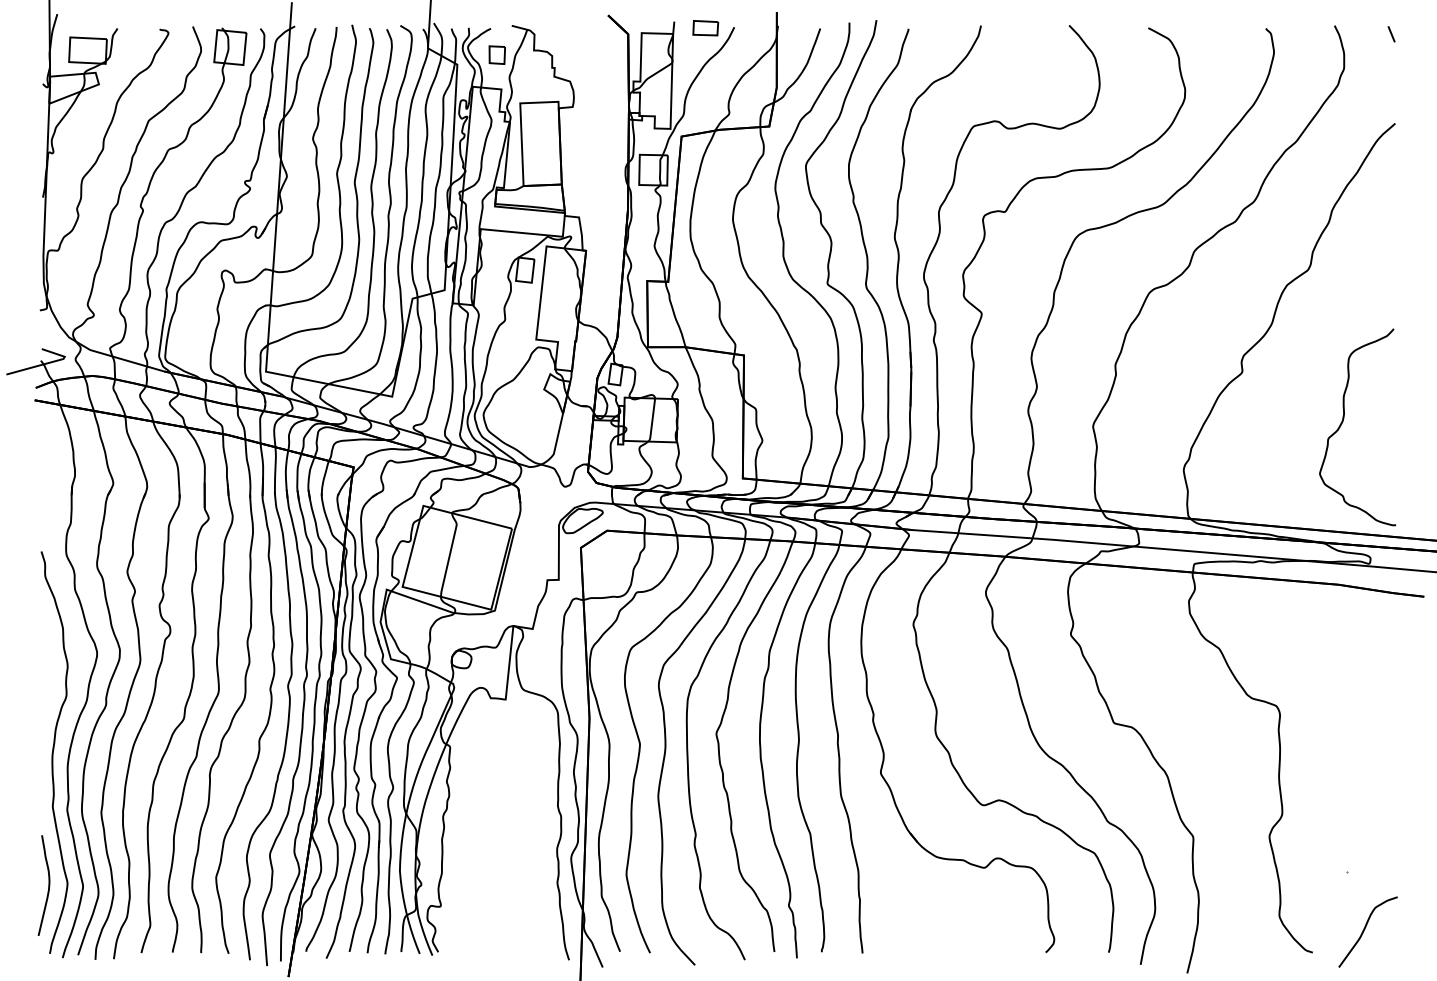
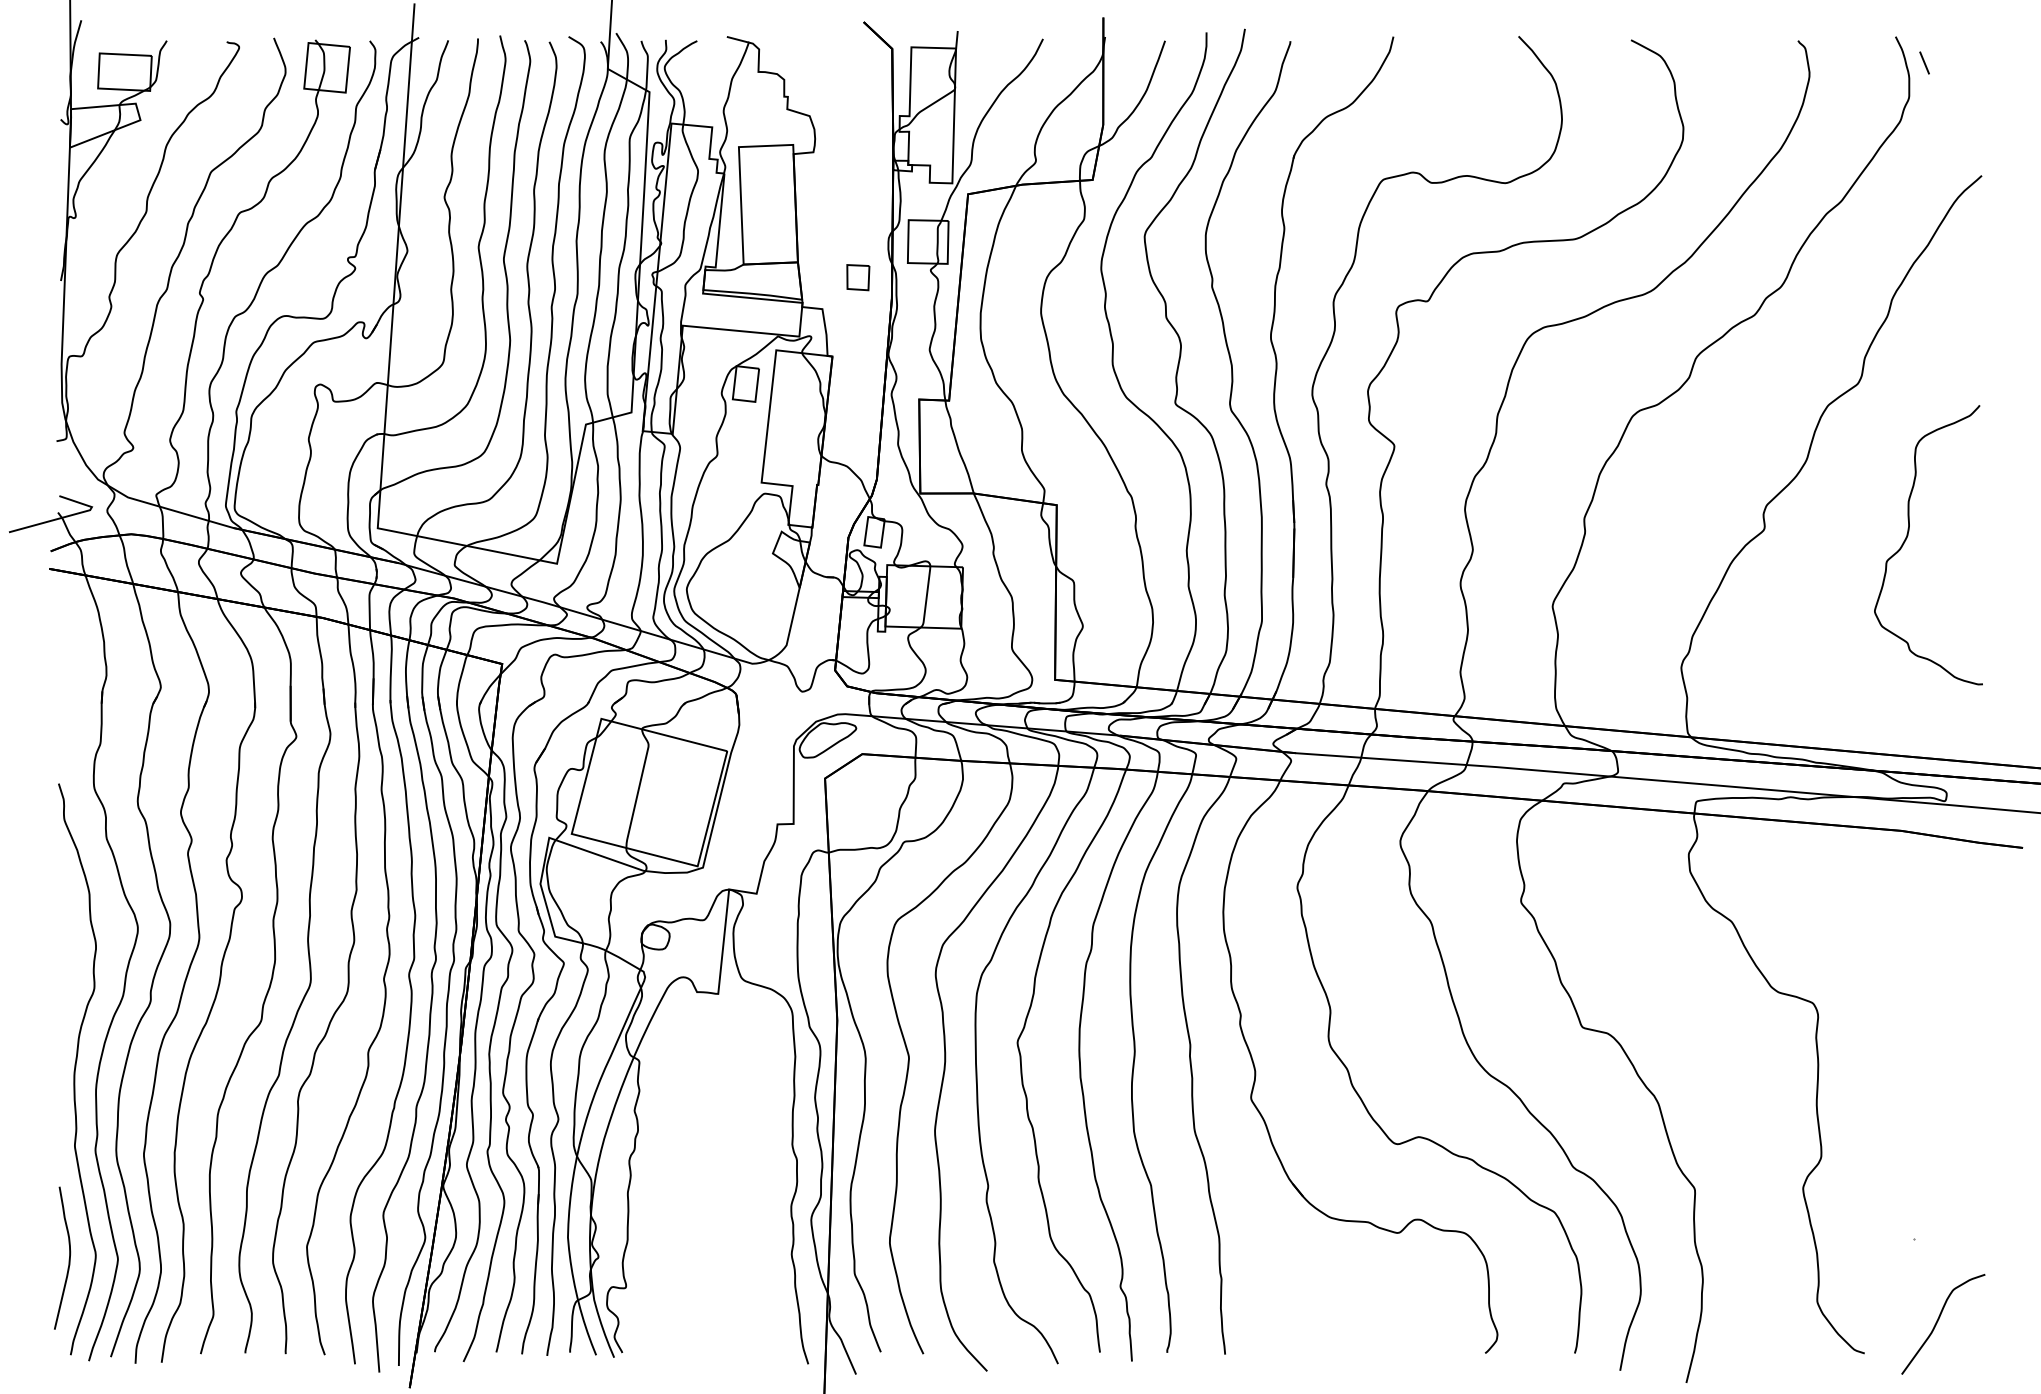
part: (705, 28) -> (1001, 40), removed
line: (1391, 33) -> (1924, 62), moved
part: (497, 55) -> (858, 277), moved
curve: (1342, 422) -> (1907, 538), moved

